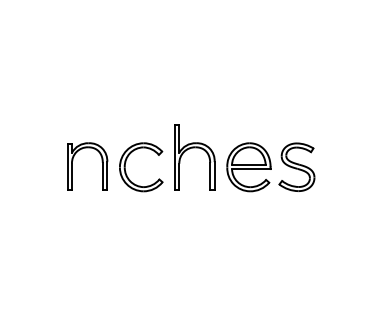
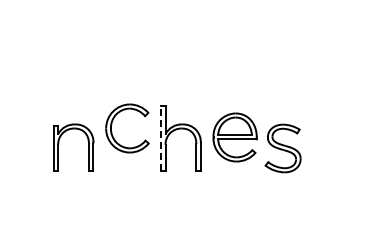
line: (174, 157) -> (160, 138), solid -> dashed
part: (248, 167) -> (234, 137), moved
part: (126, 171) -> (112, 132), moved

